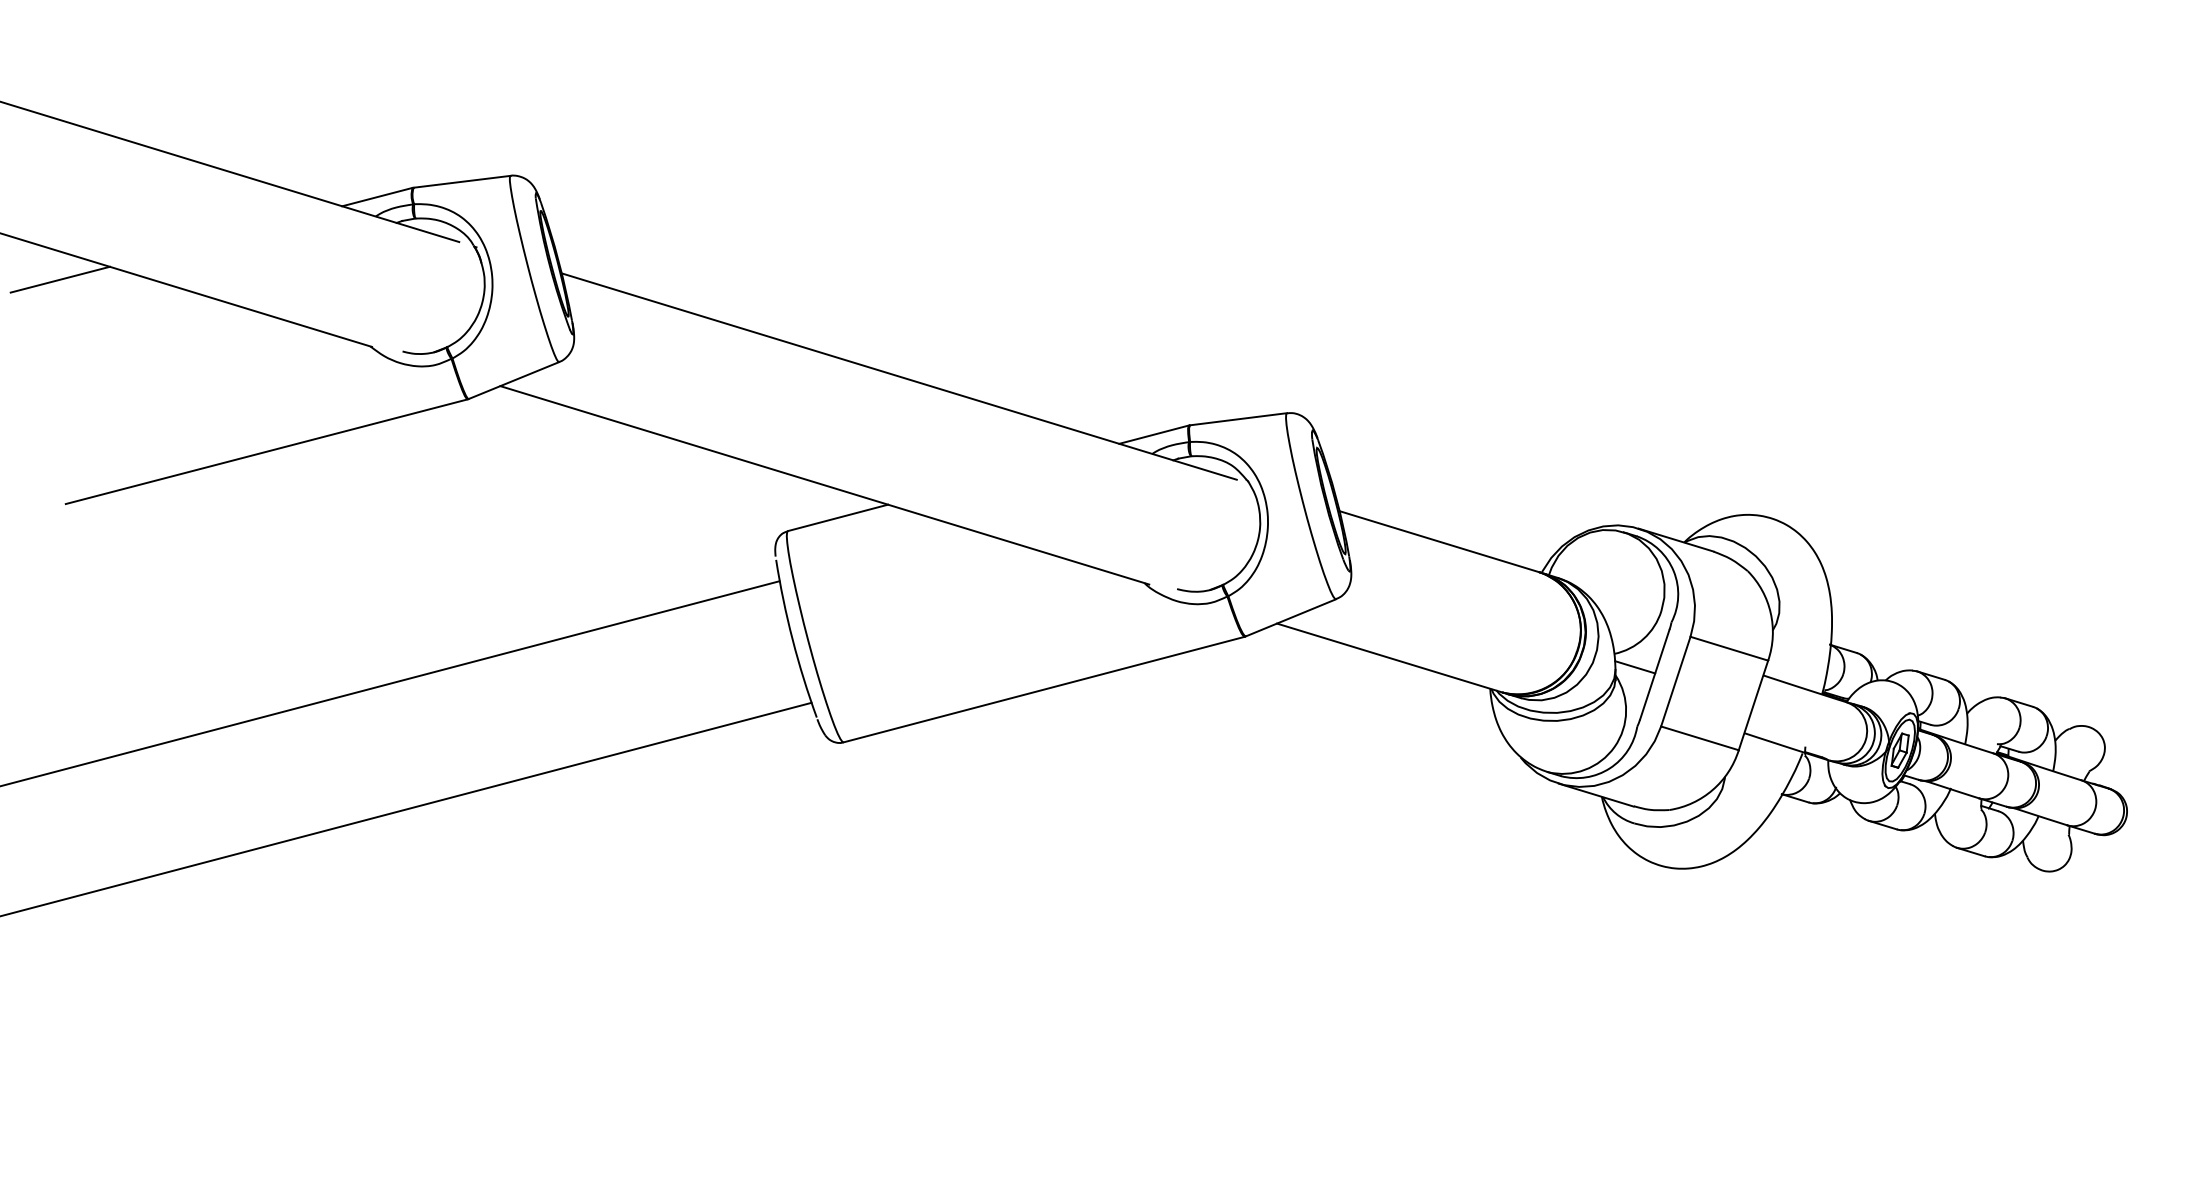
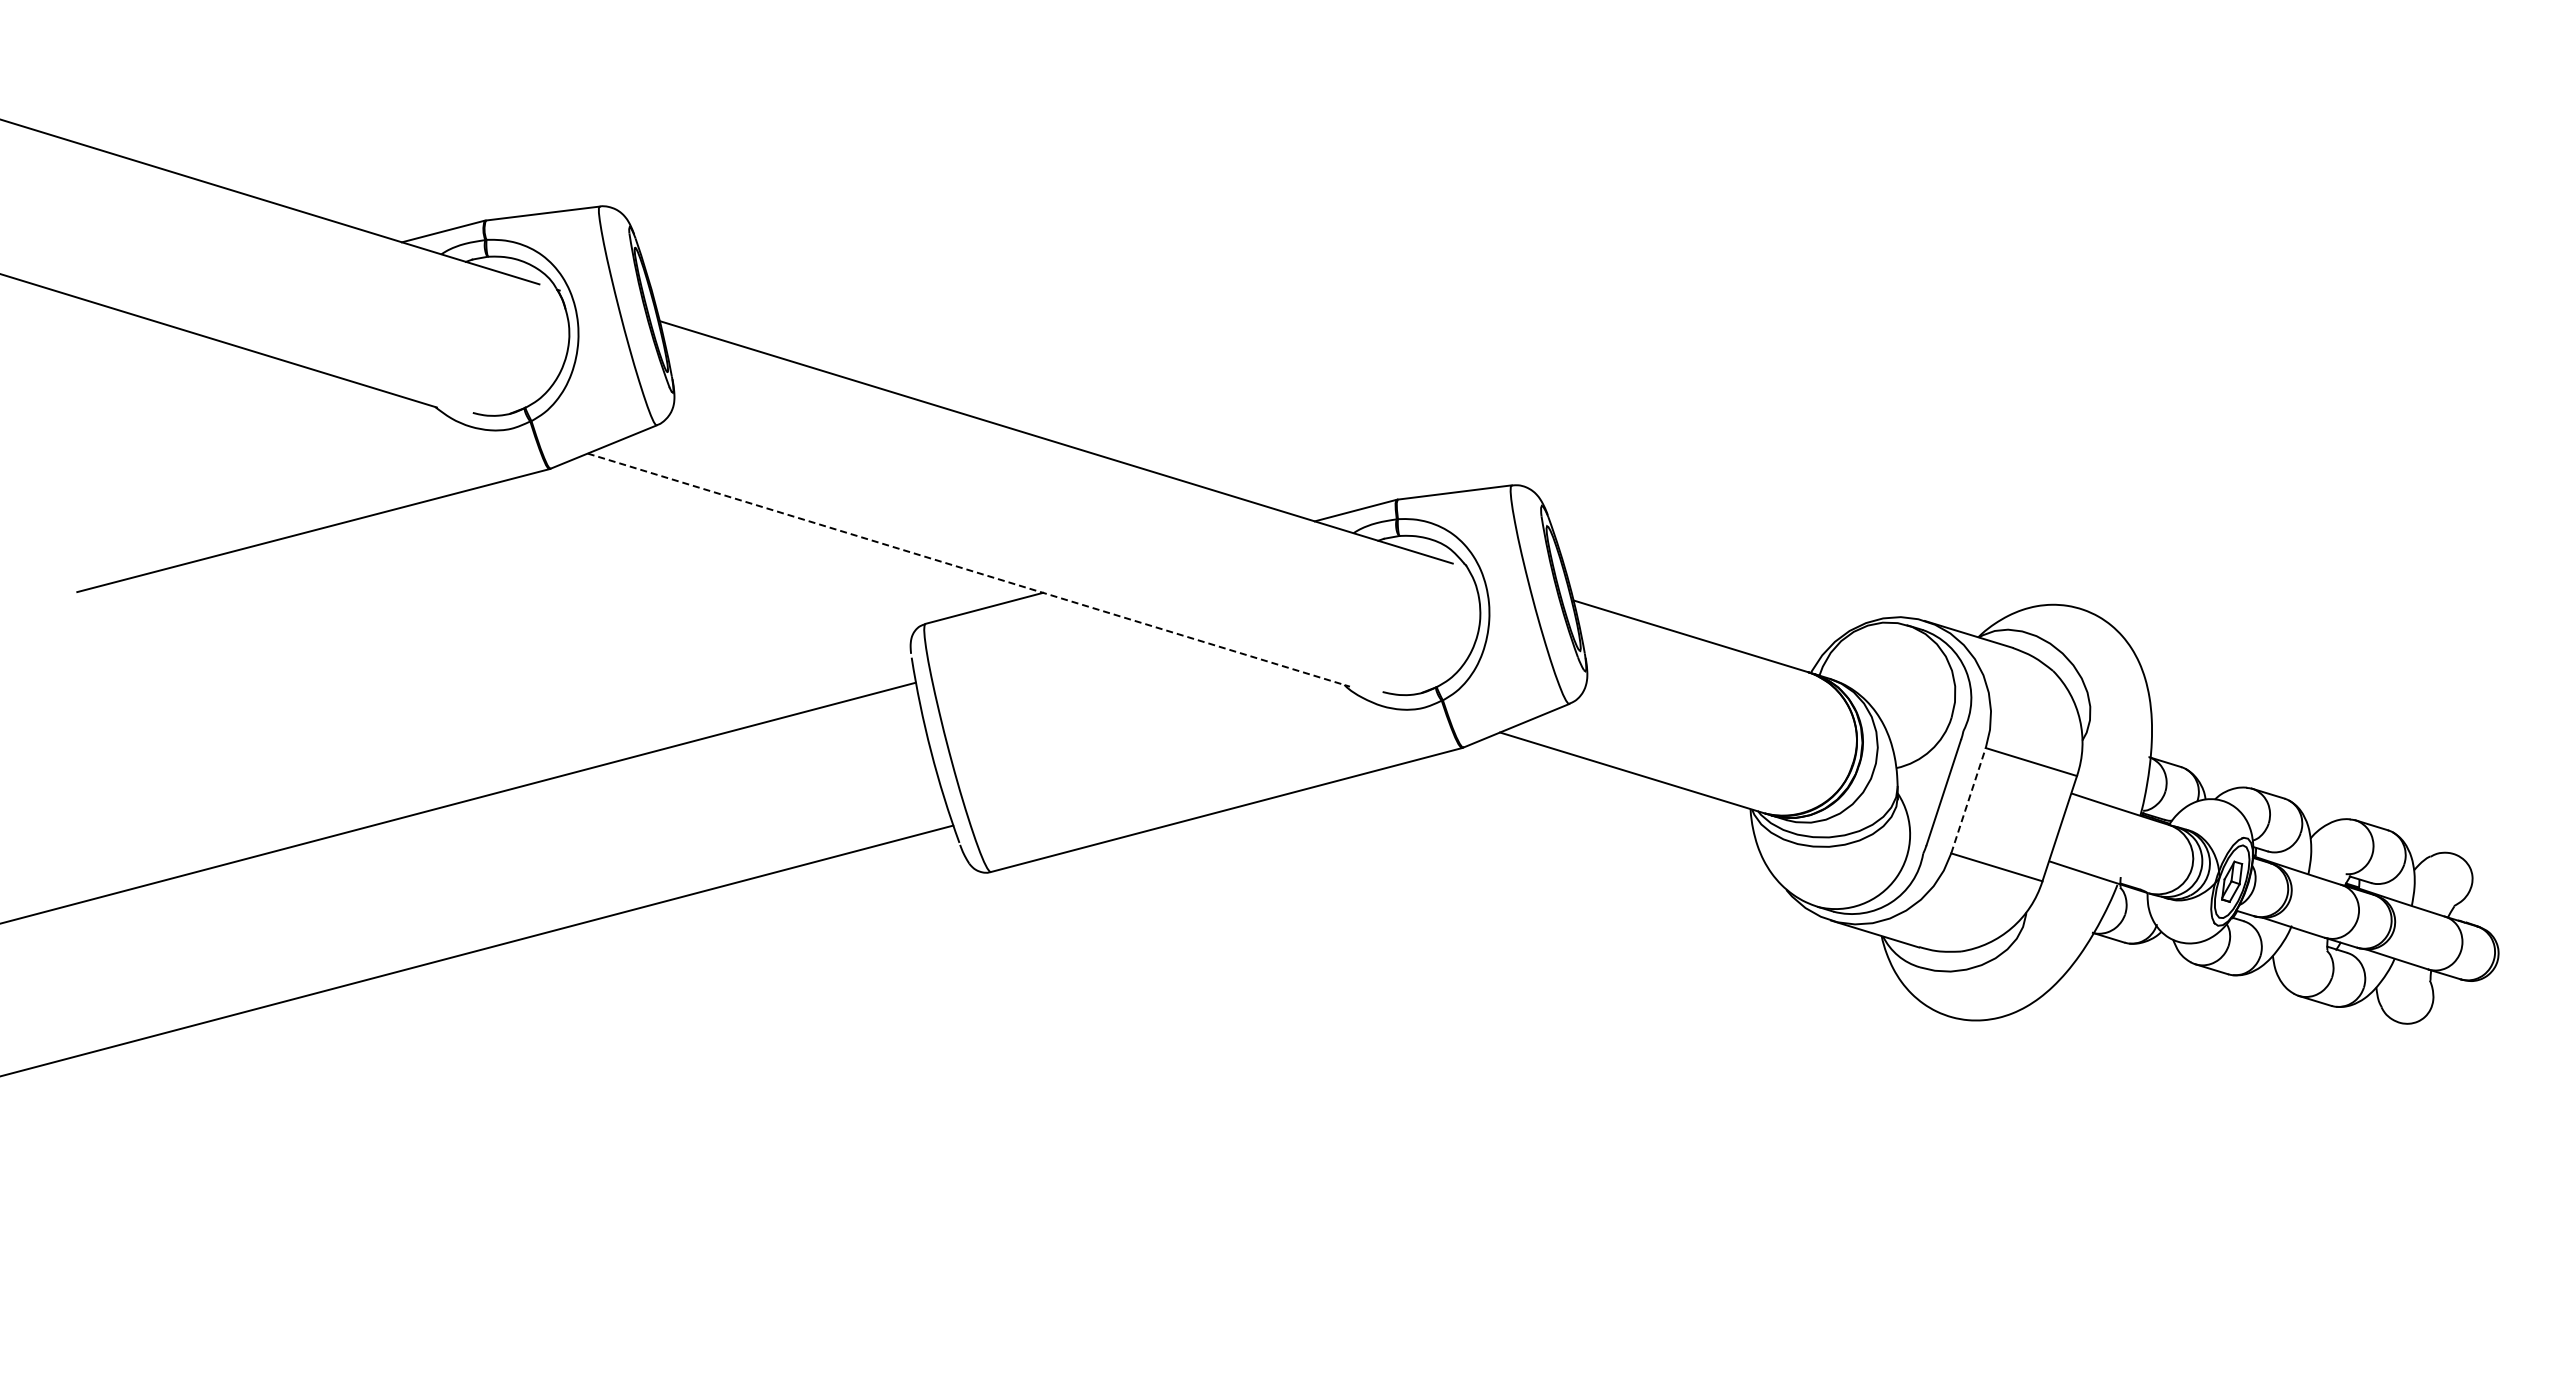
line: (60, 279) -> (70, 328), removed
line: (824, 485) -> (968, 570), solid -> dashed
line: (1634, 666) -> (1920, 783), removed
line: (1675, 681) -> (1968, 800), solid -> dashed

